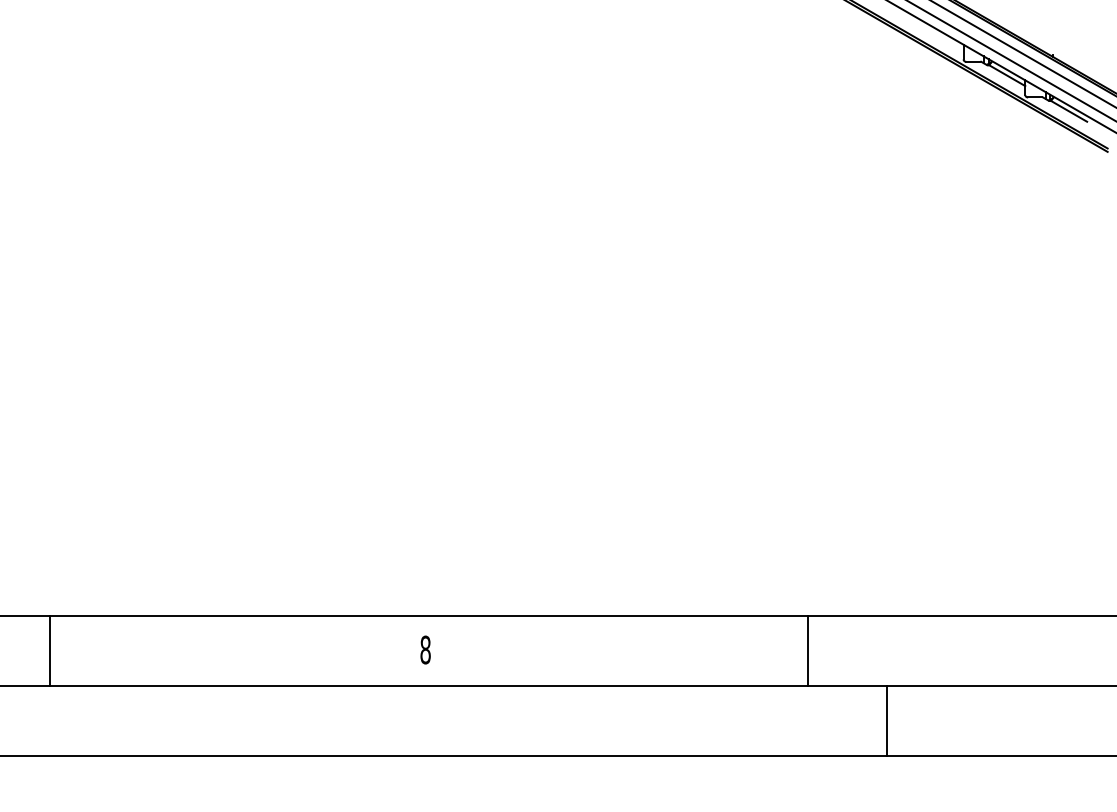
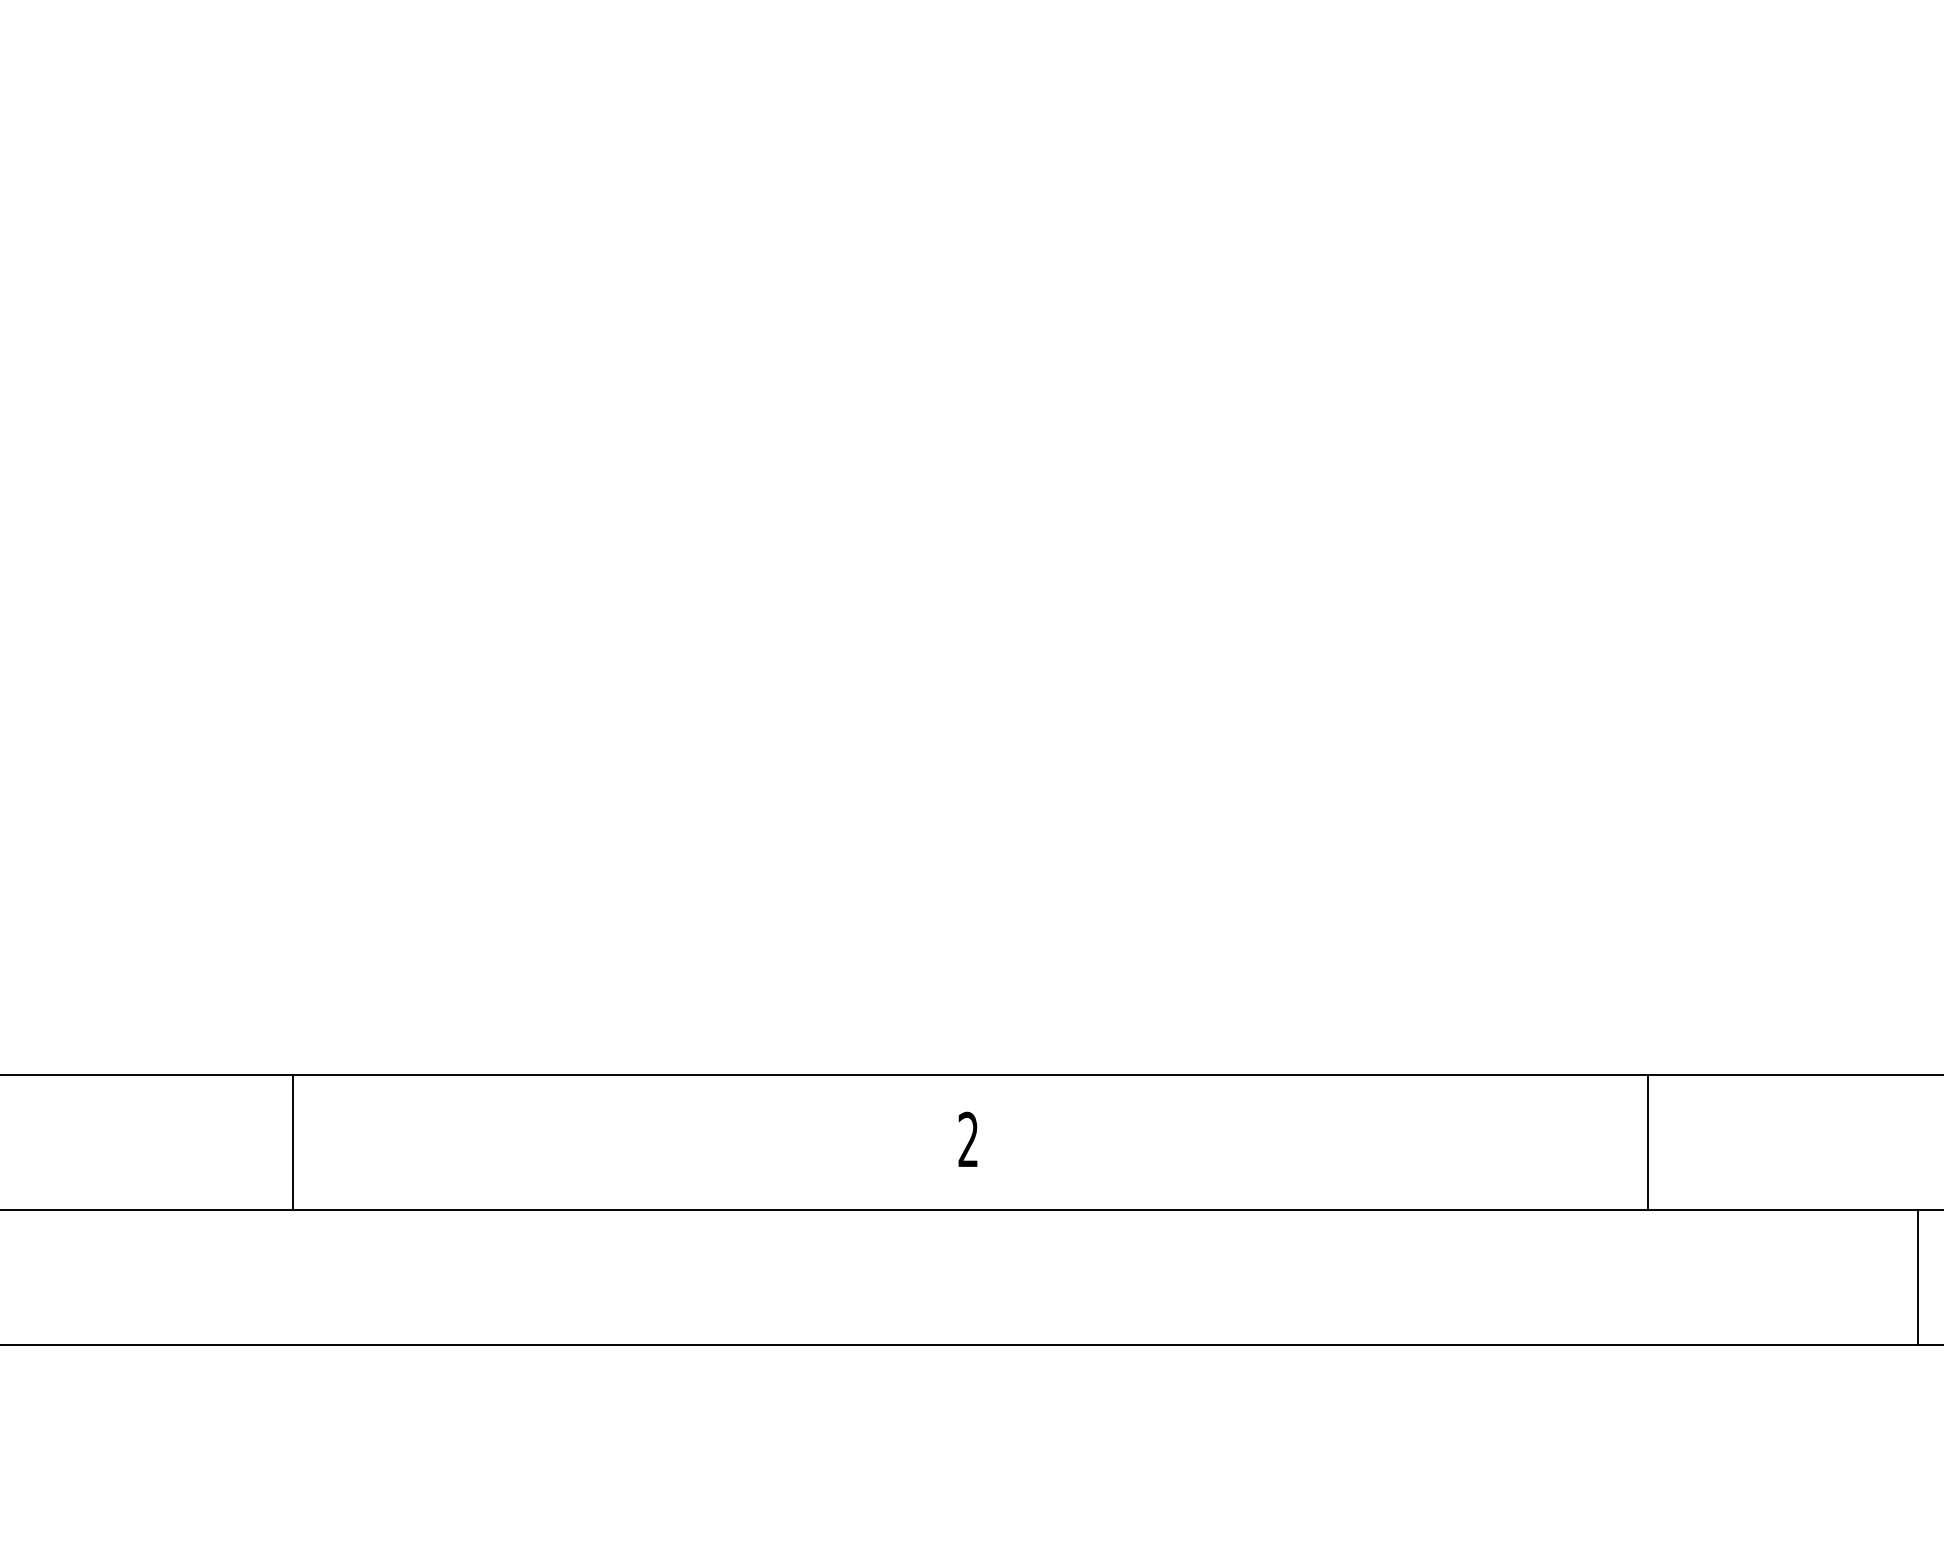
text: (425, 649) -> (968, 1138), 8 -> 2
line: (49, 651) -> (292, 1142), moved
line: (807, 651) -> (1647, 1142), moved
line: (886, 721) -> (1918, 1278), moved

